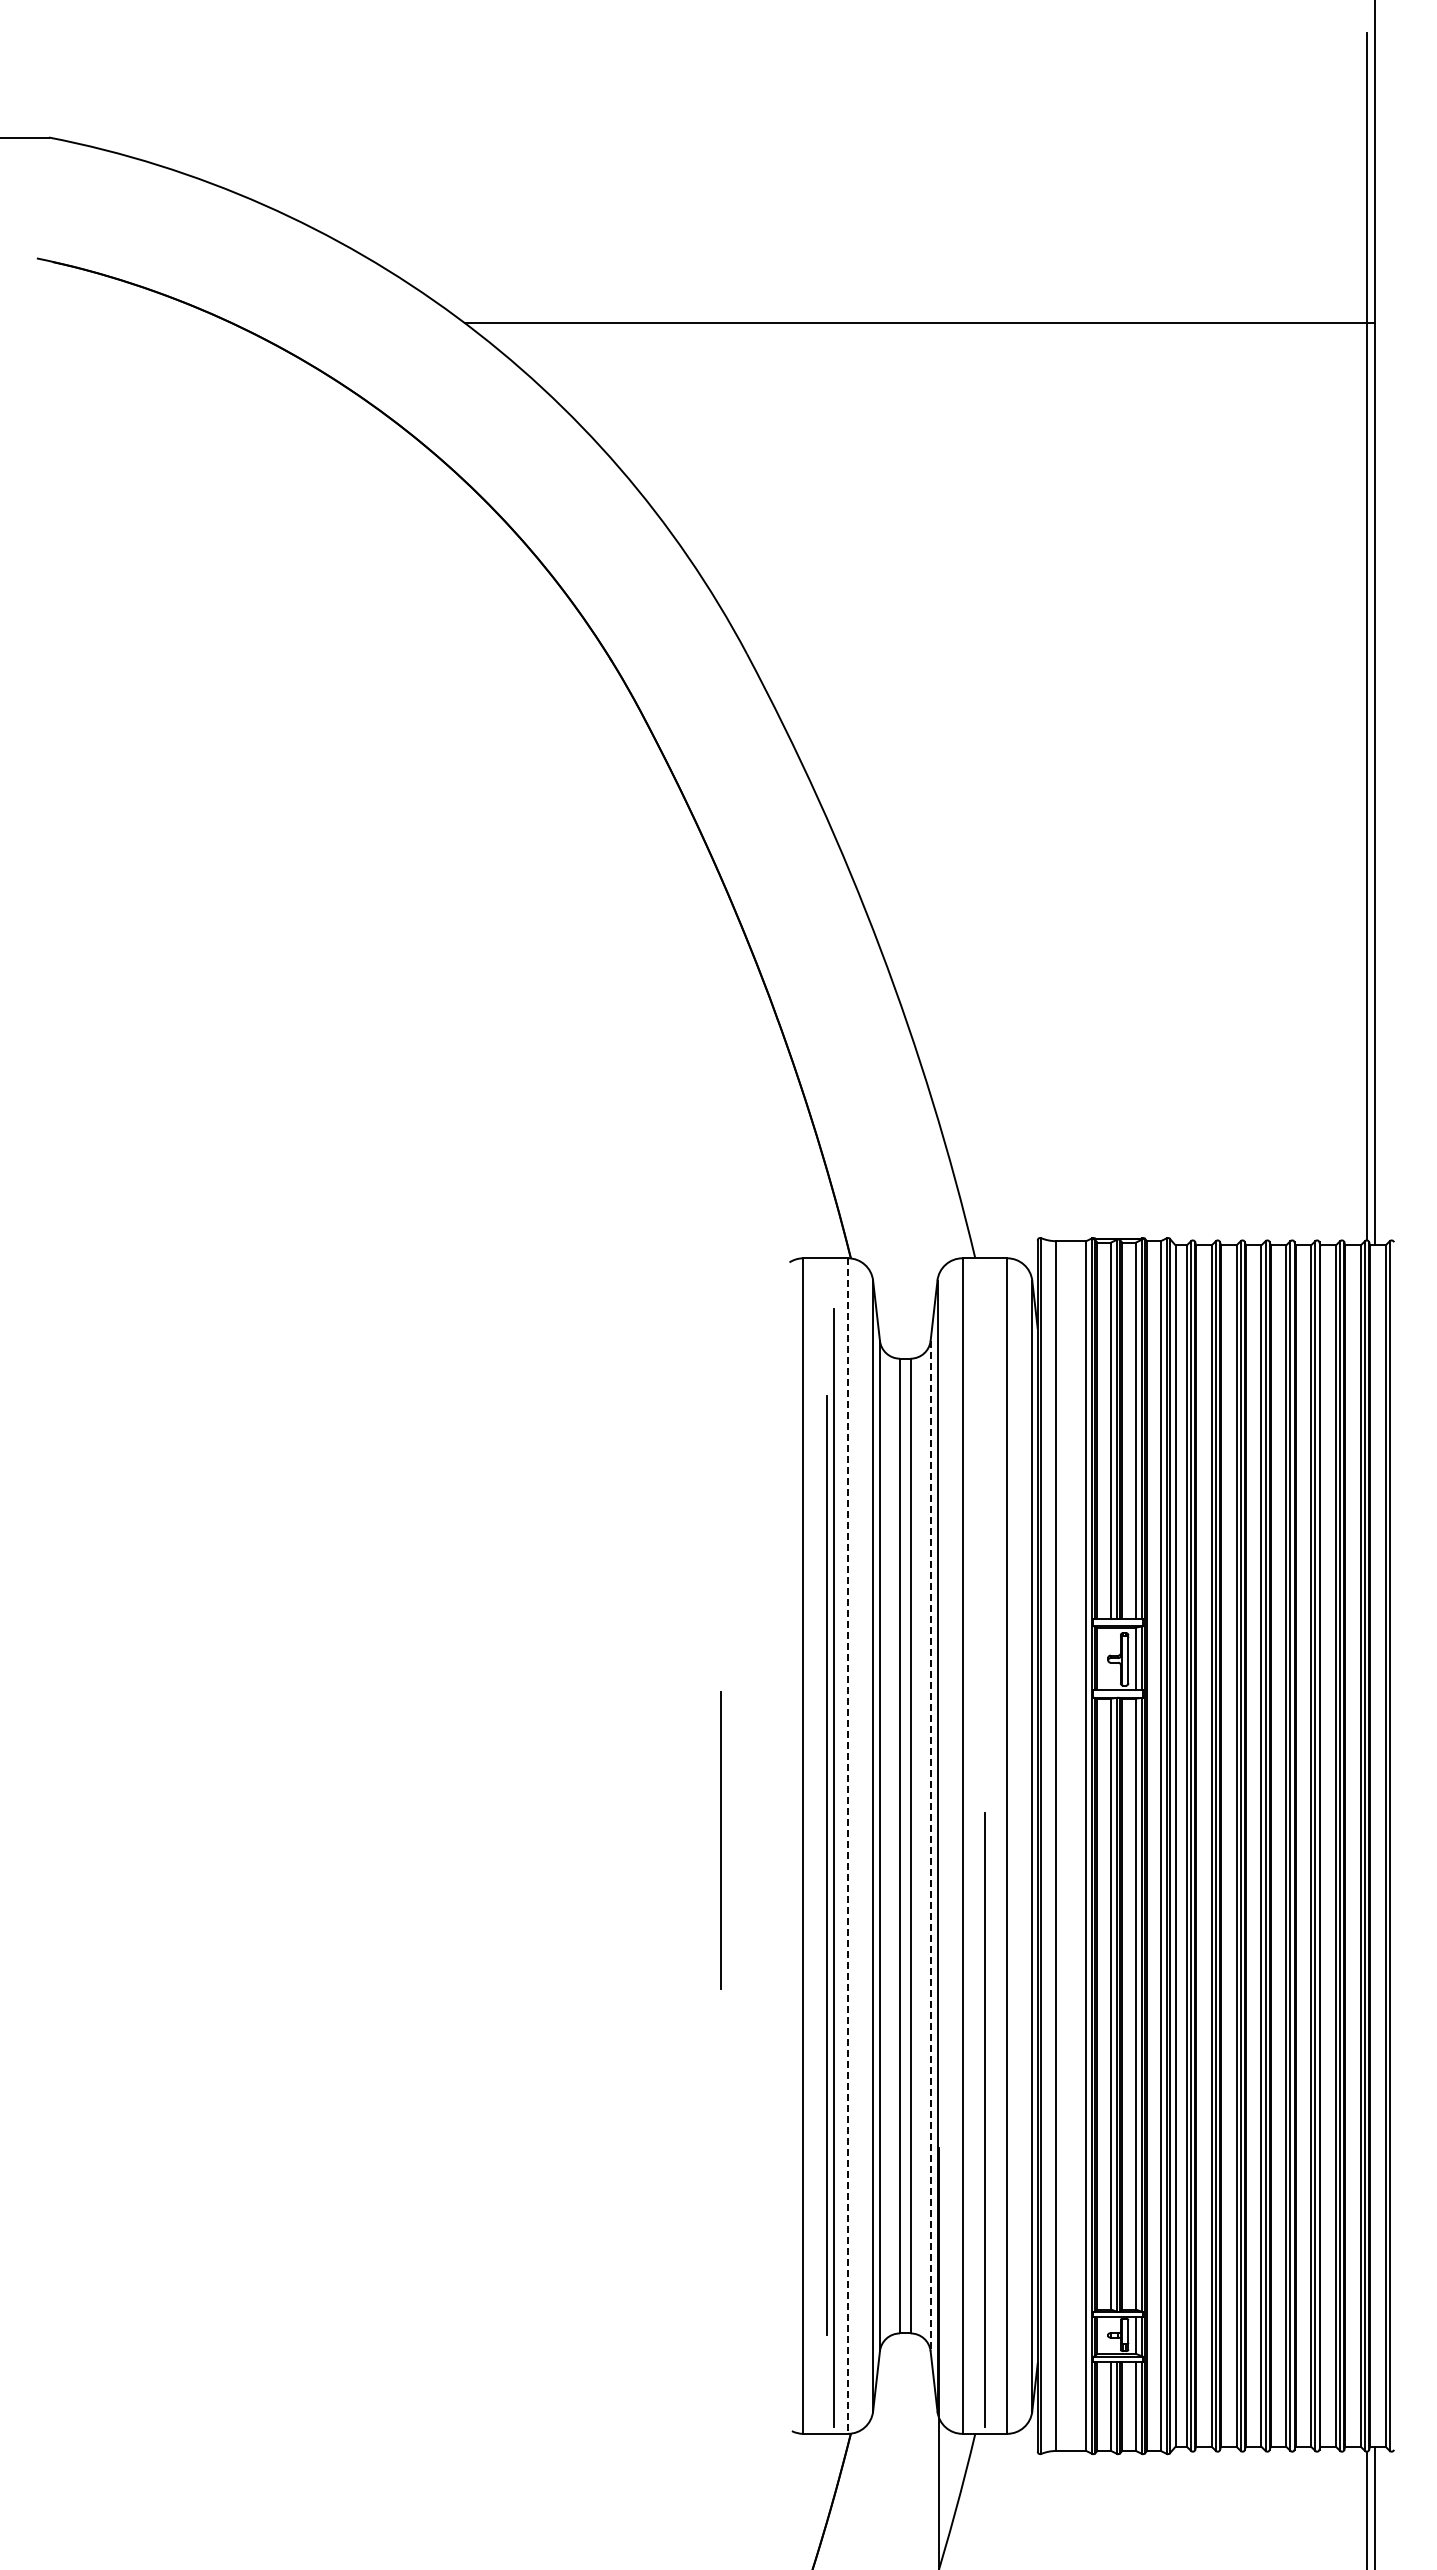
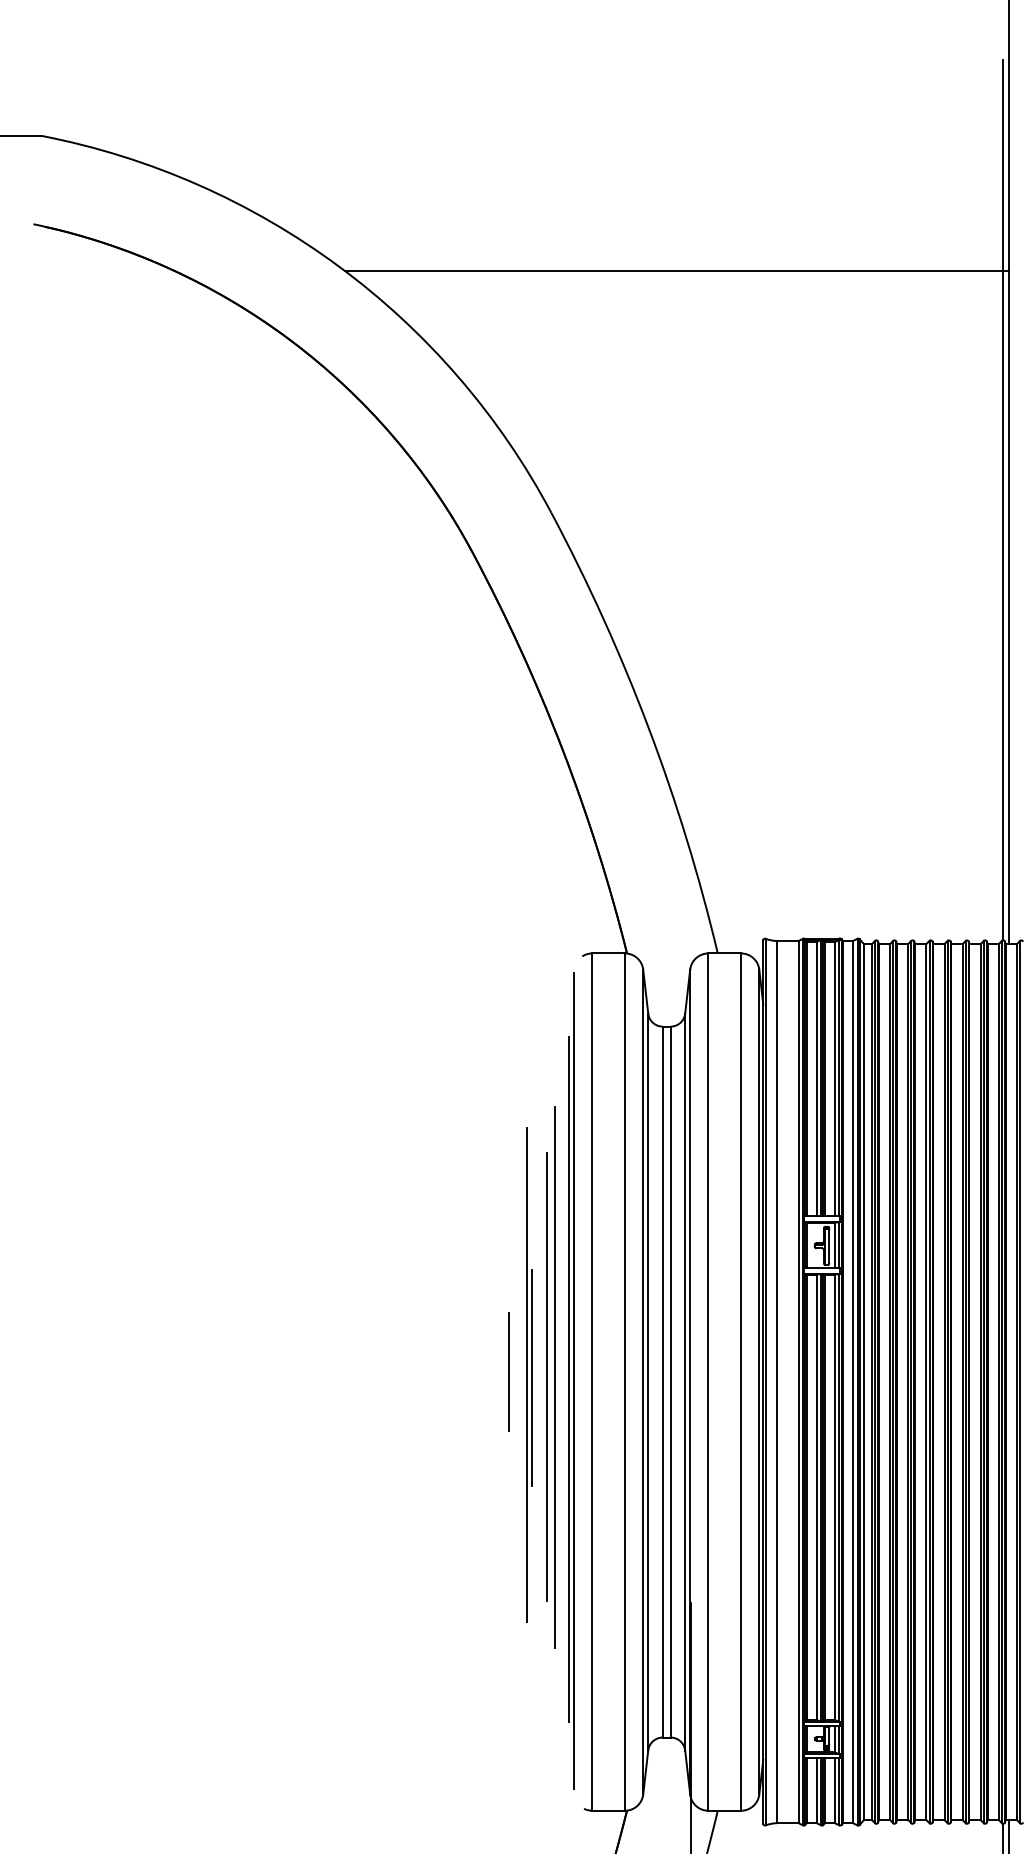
line: (688, 1832) -> (508, 1372), added
line: (713, 1835) -> (526, 1374), added
line: (751, 1839) -> (554, 1377), added
line: (848, 1846) -> (625, 1382), dashed -> solid
line: (930, 1846) -> (685, 1382), dashed -> solid
part: (830, 1867) -> (571, 1380), moved
line: (984, 2119) -> (546, 1376), moved

